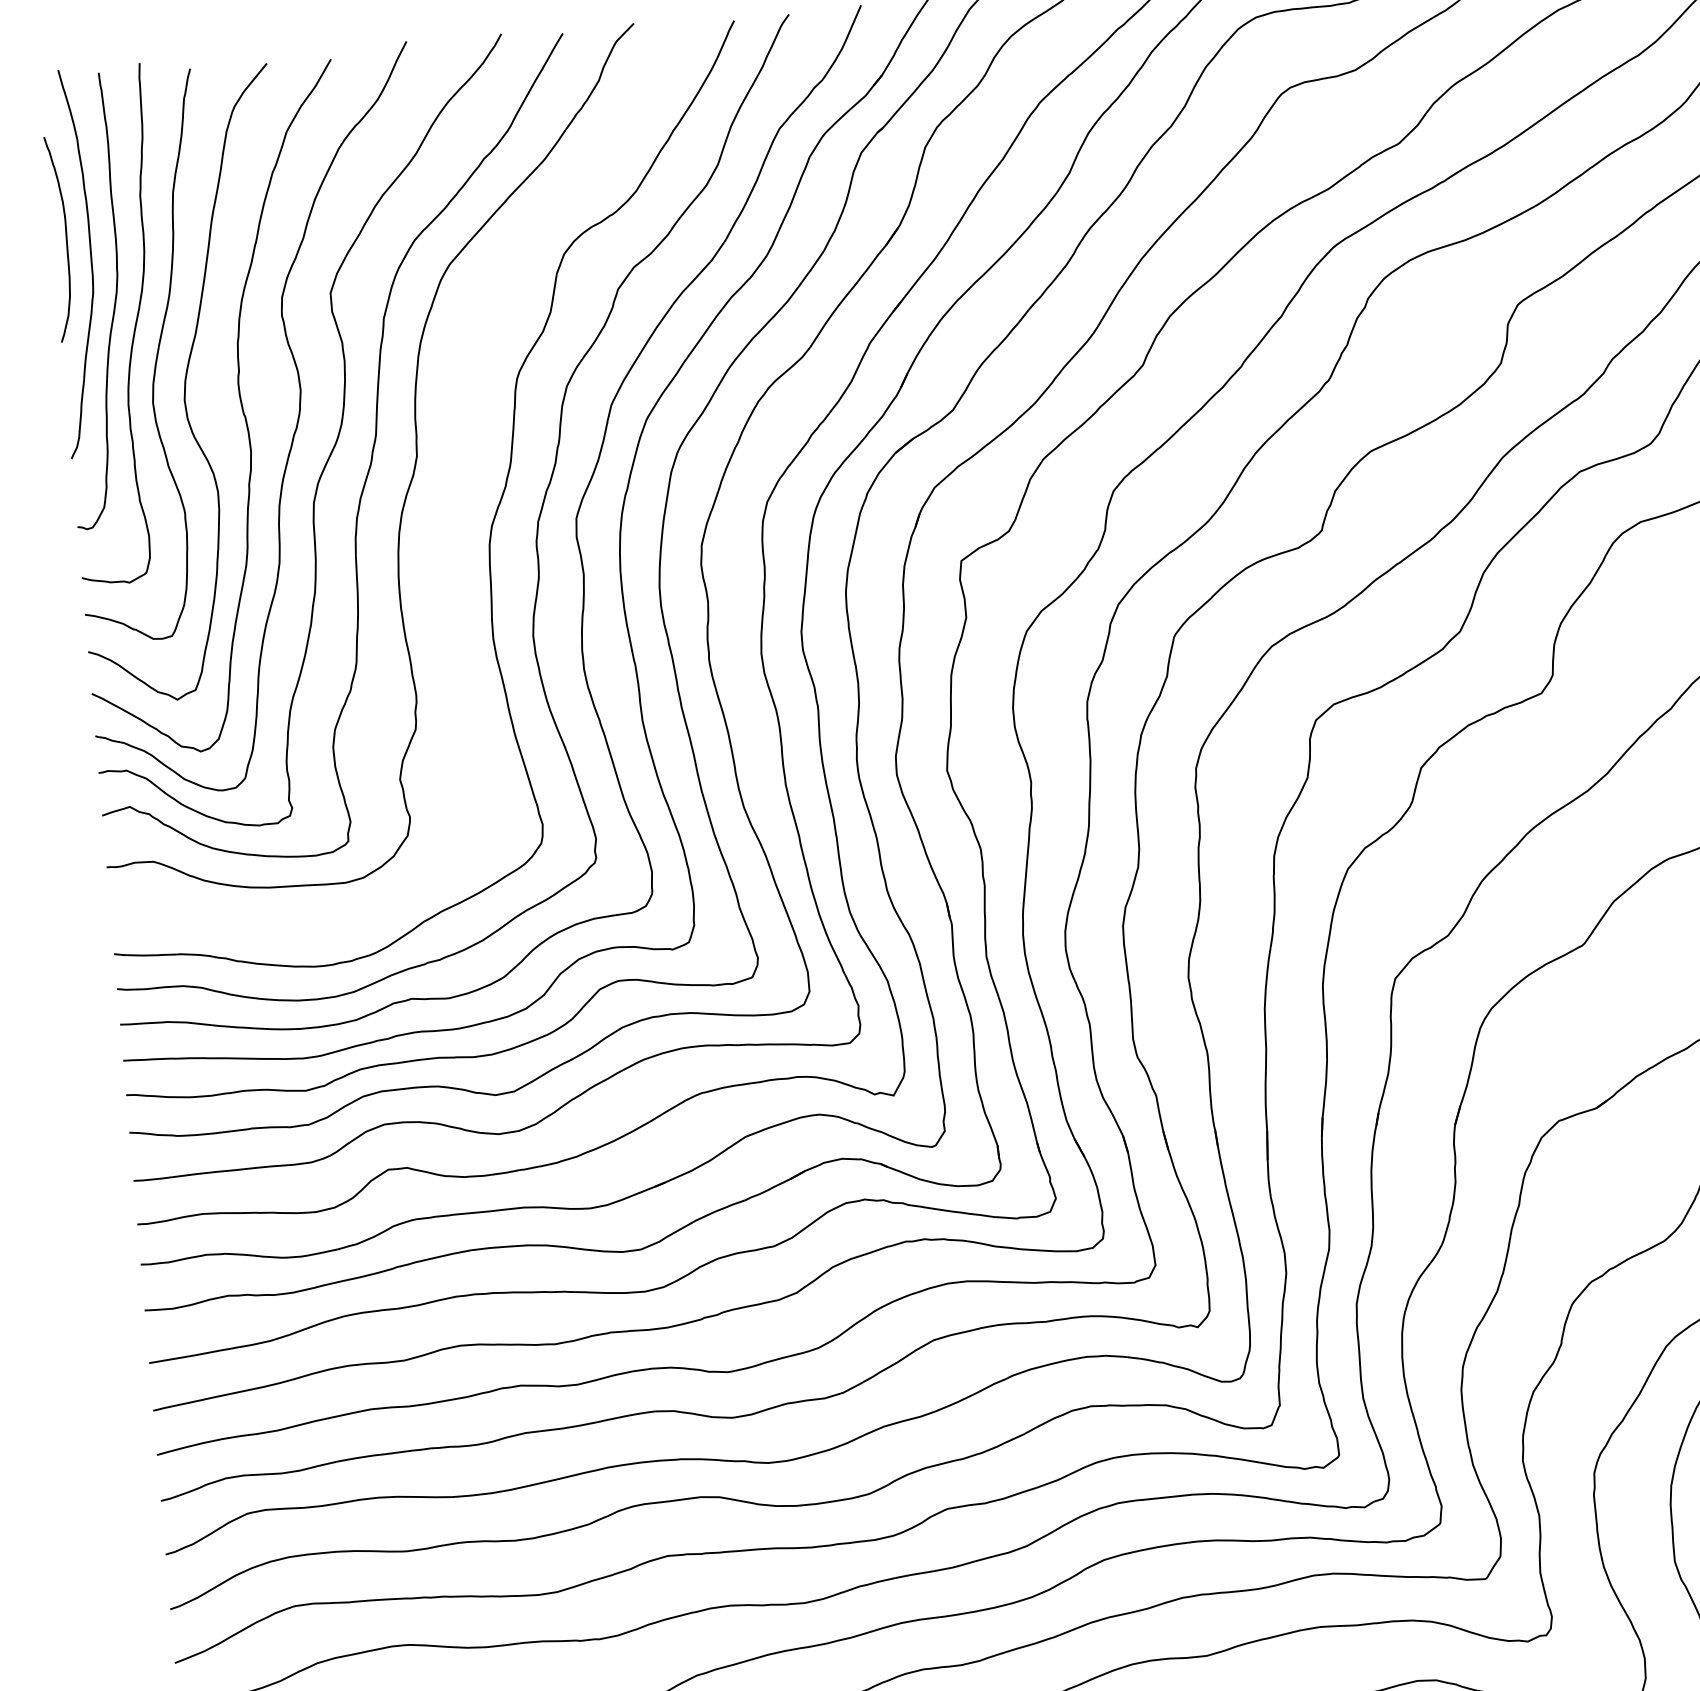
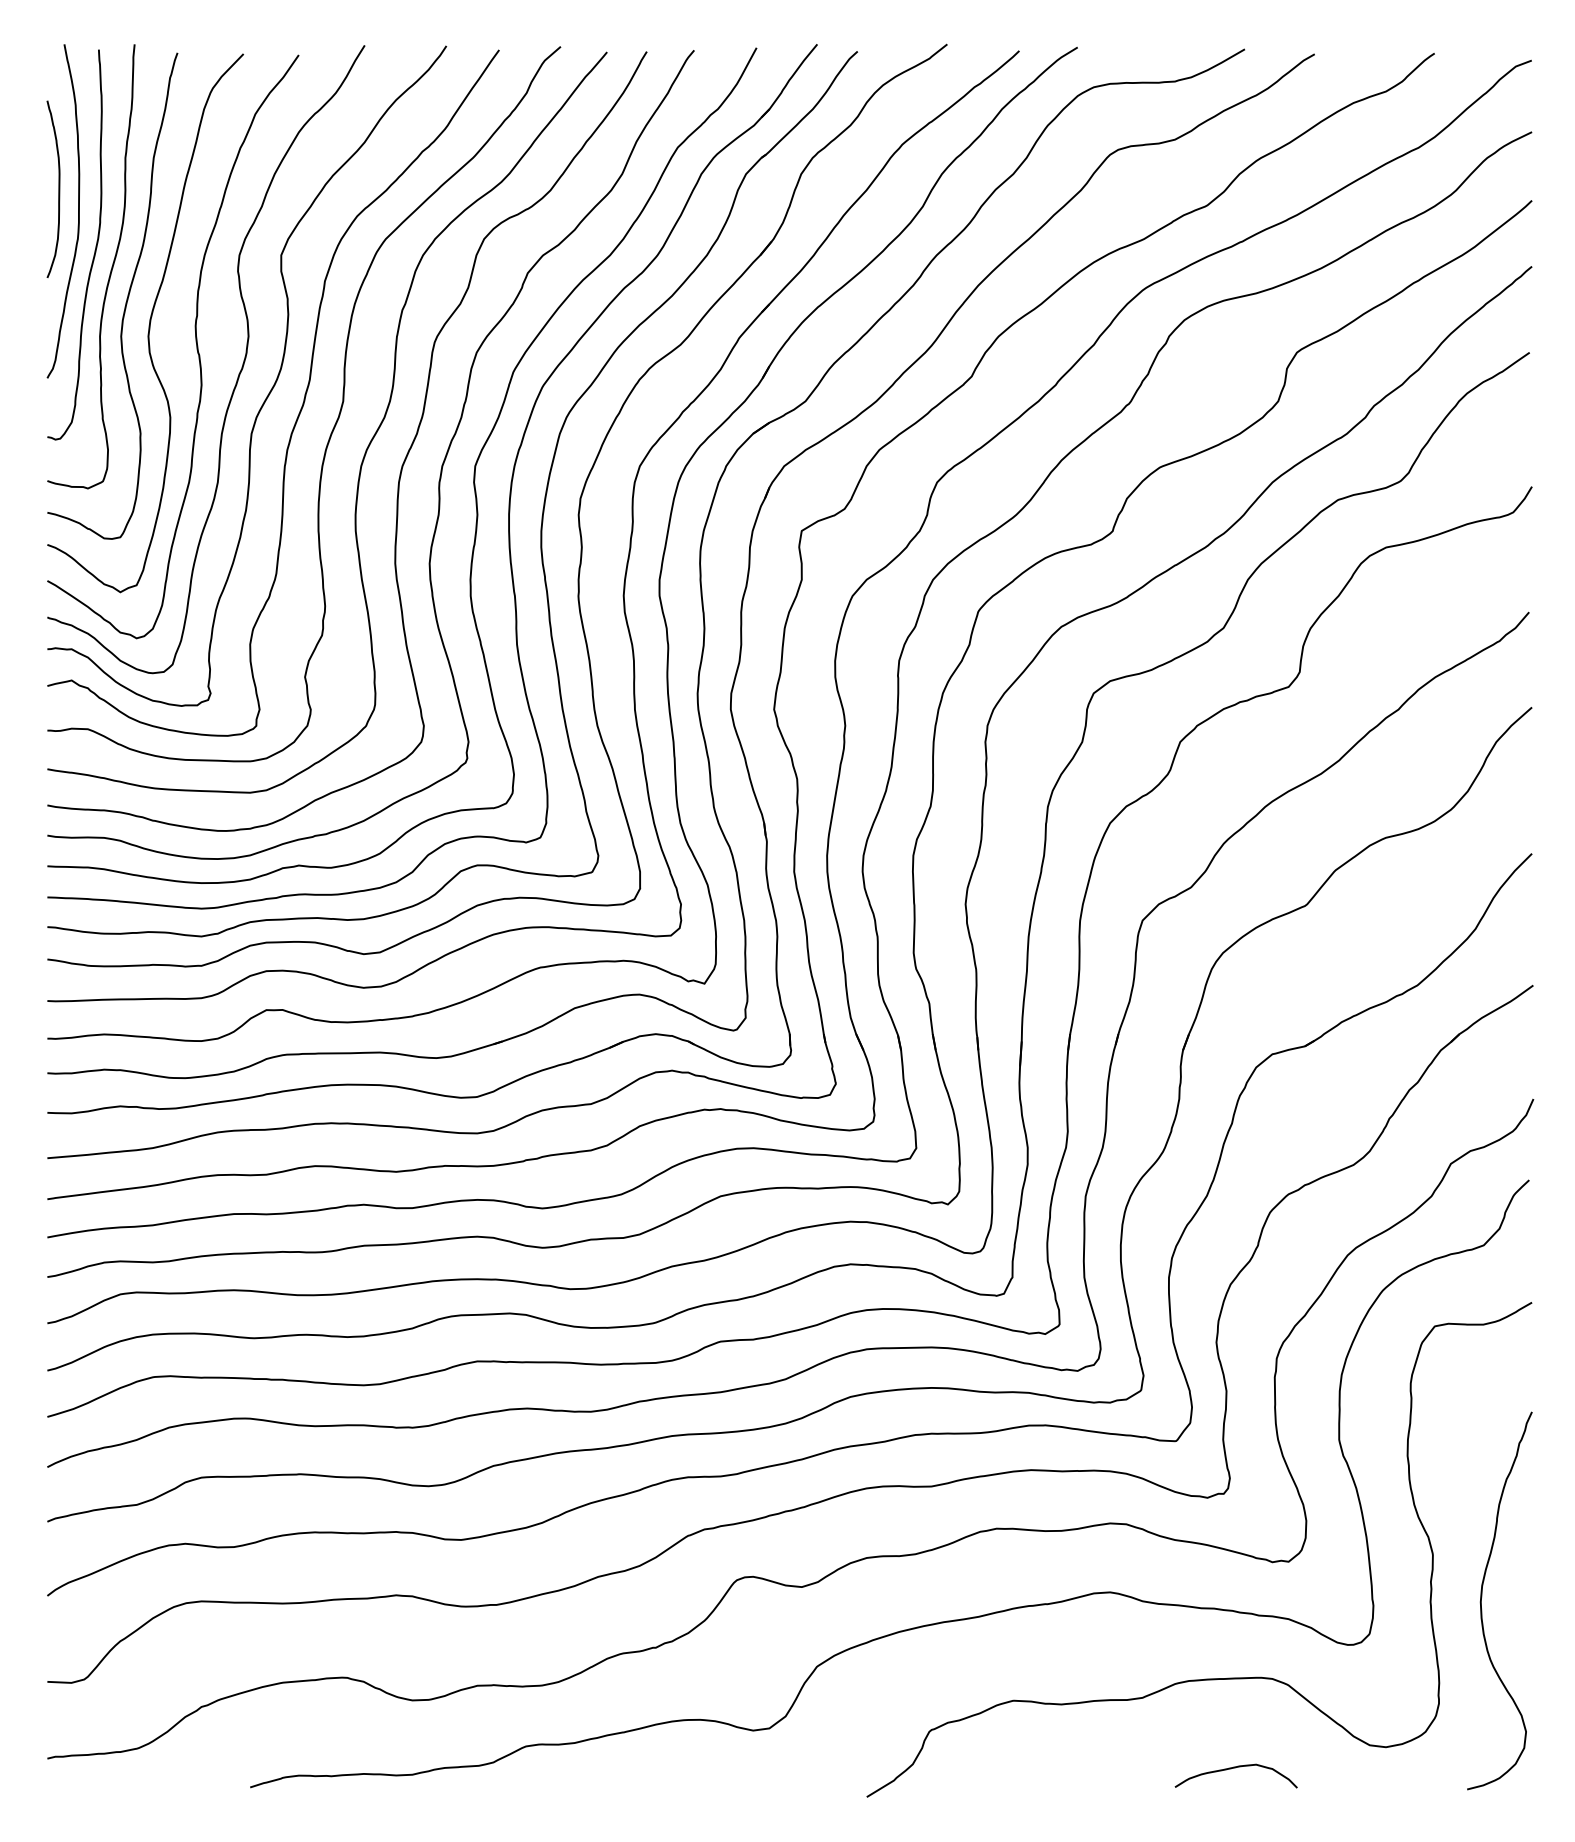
curve: (451, 501) -> (369, 442), added

